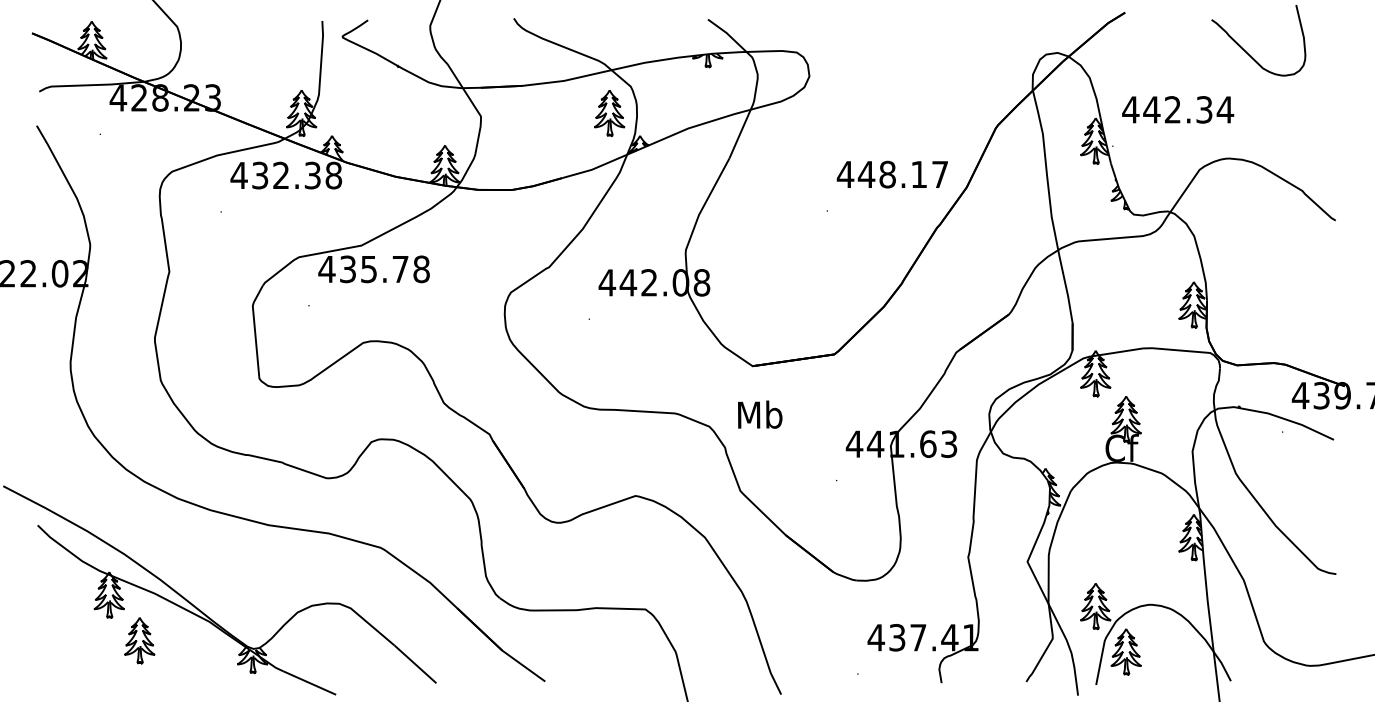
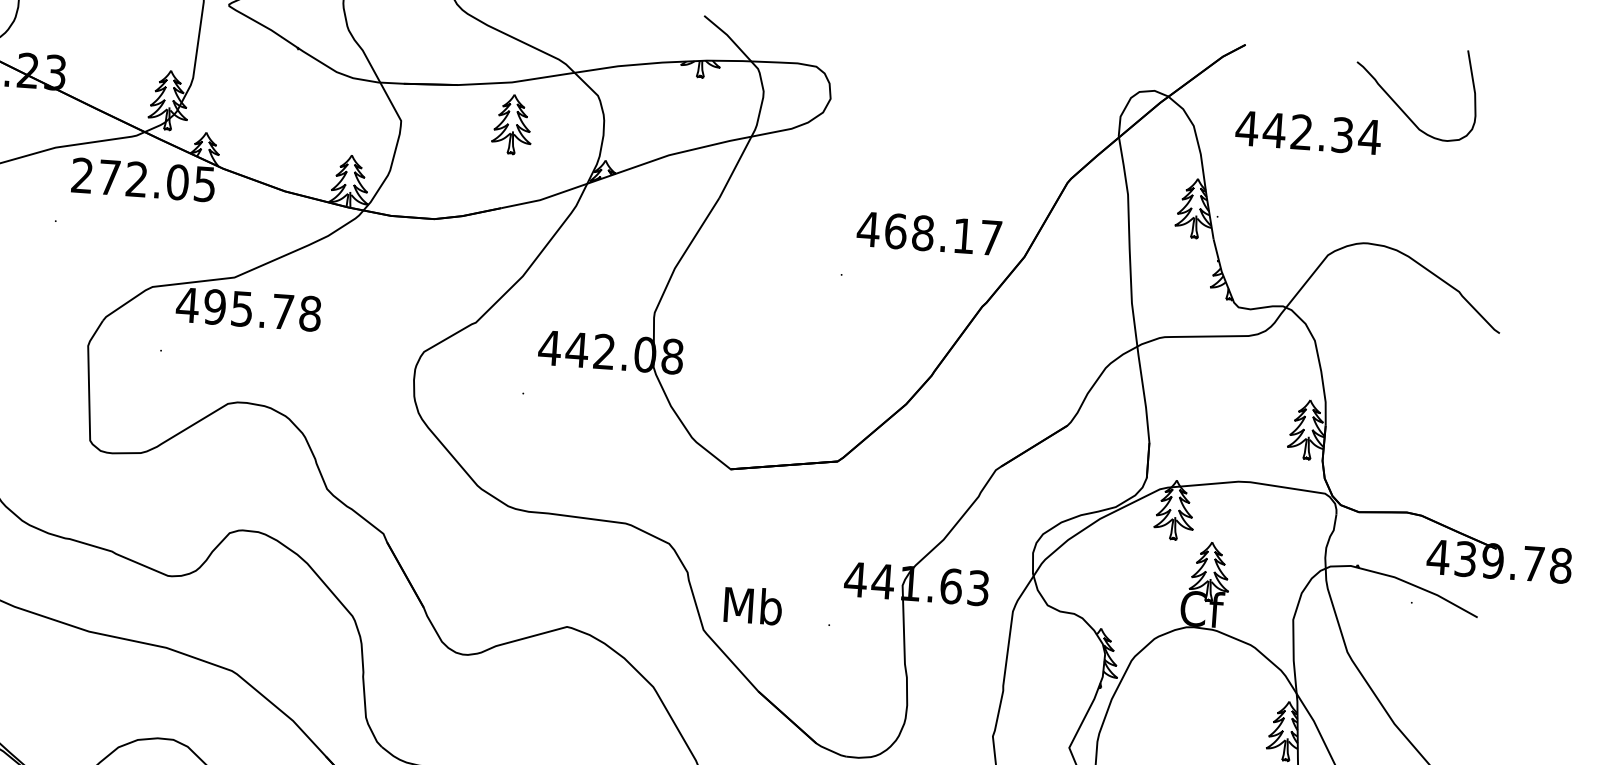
text: (1178, 109) -> (1309, 132), moved
part: (609, 113) -> (512, 124), moved
text: (866, 174) -> (895, 231), 448.17 -> 468.17
text: (286, 175) -> (143, 179), 432.38 -> 272.05
text: (347, 269) -> (214, 307), 435.78 -> 495.78
text: (760, 414) -> (753, 605), moved

